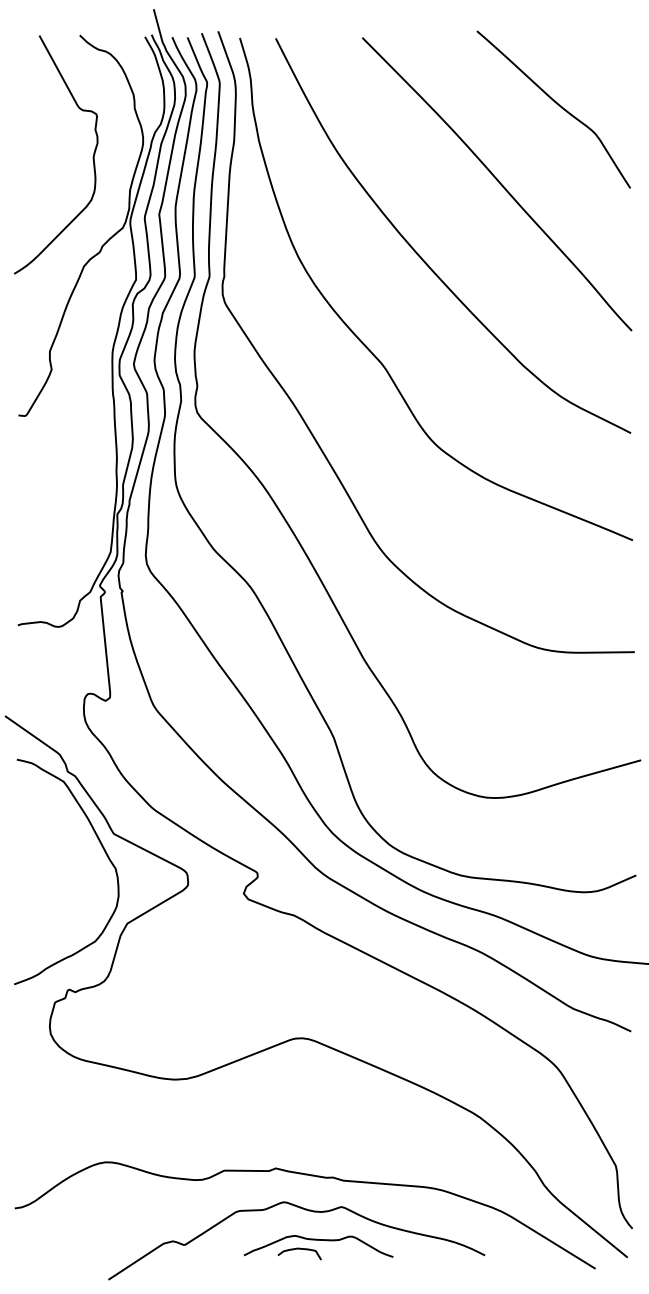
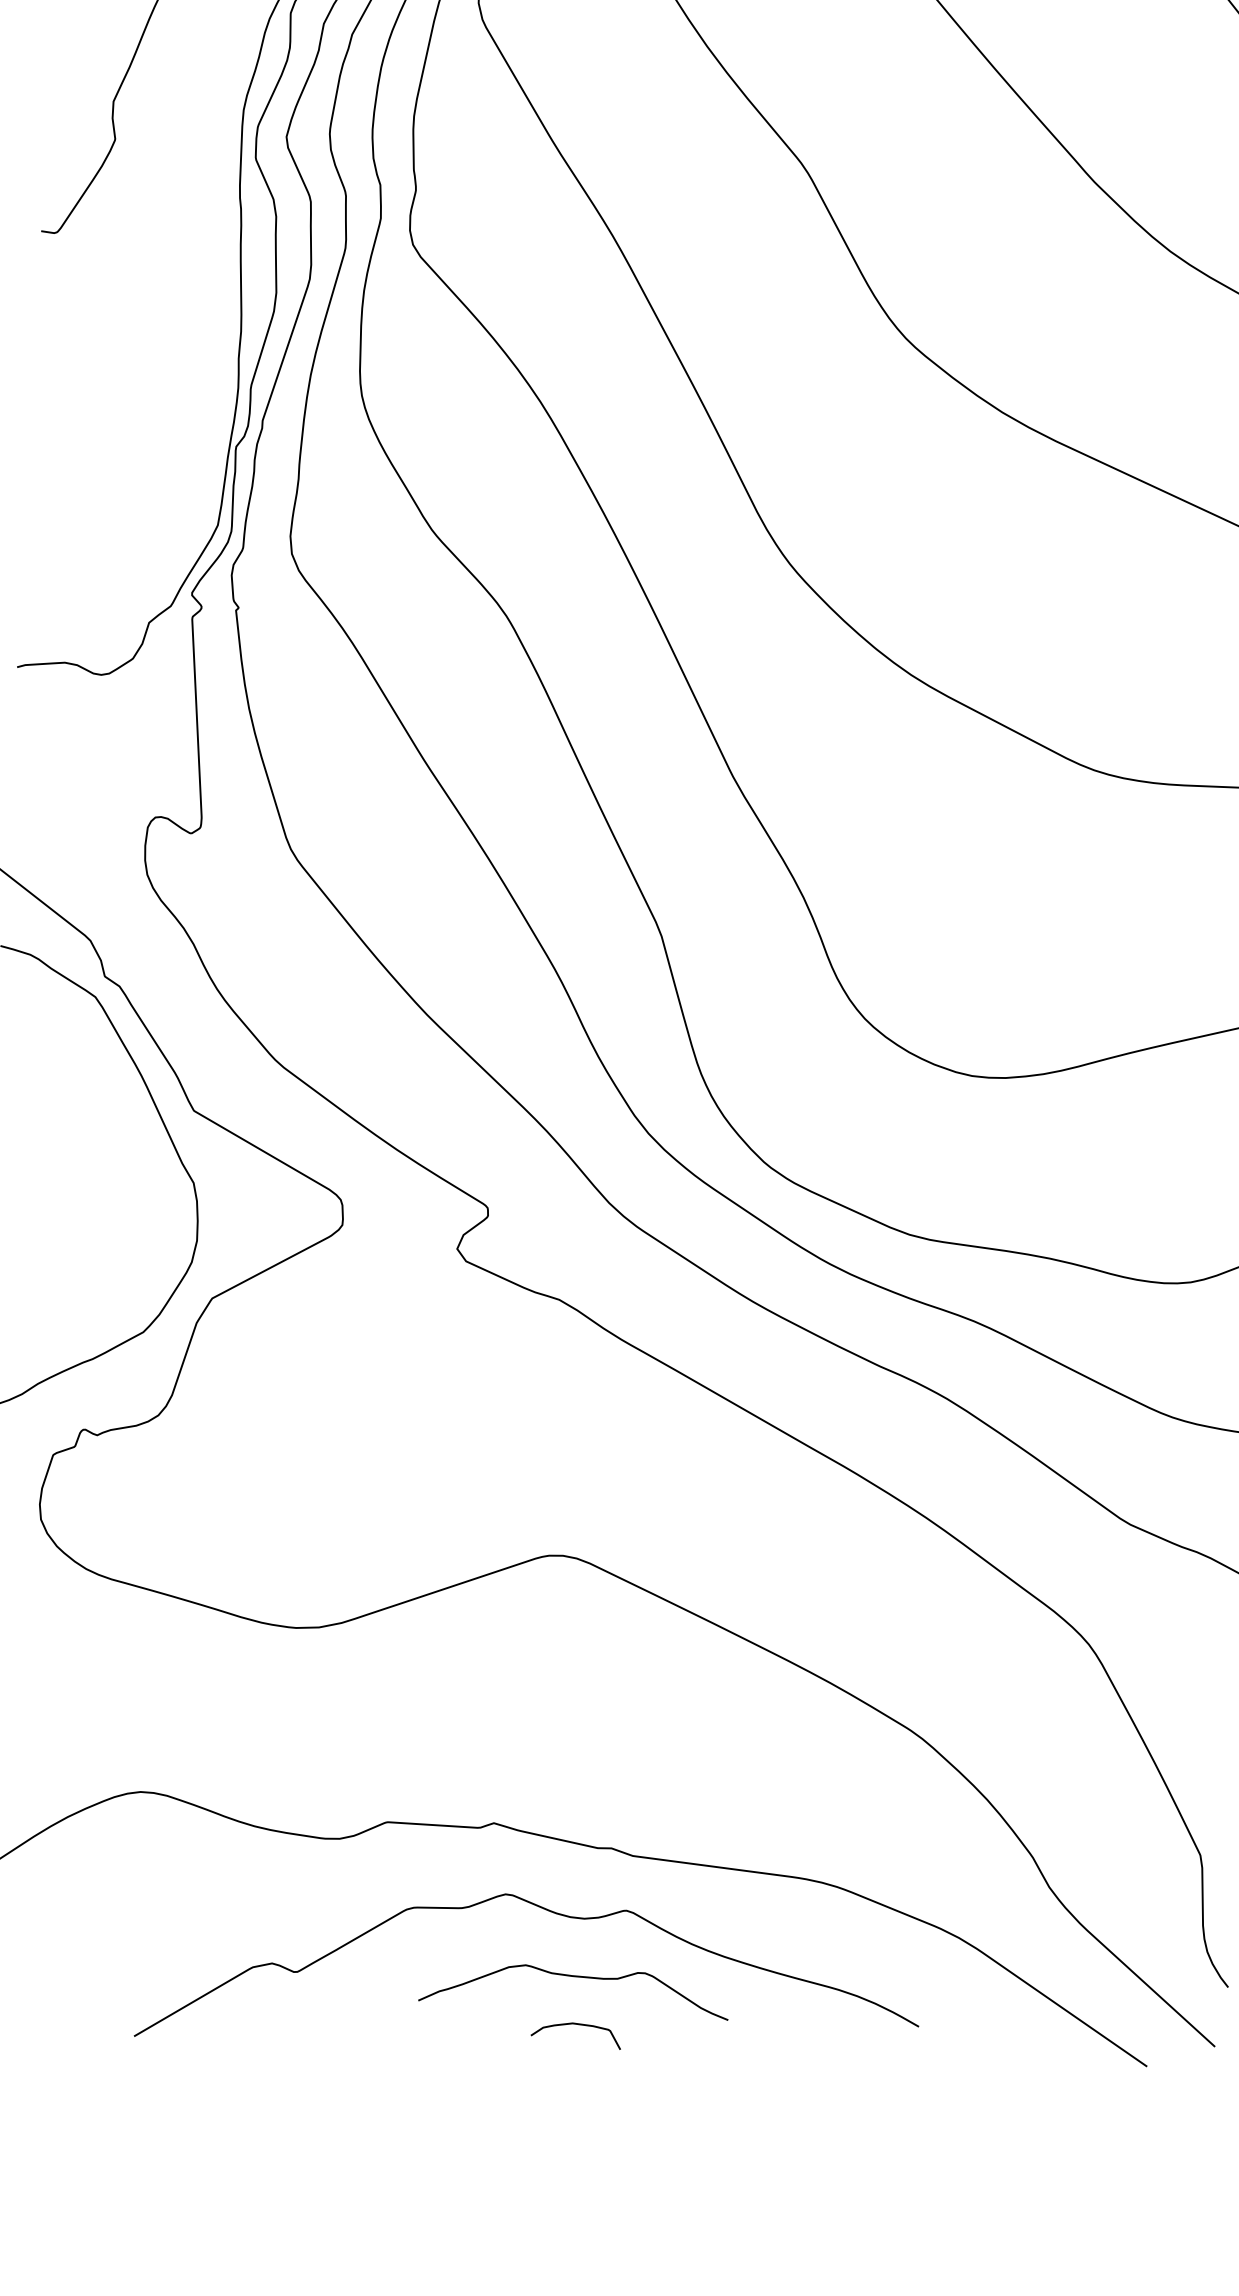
curve: (299, 1249) -> (576, 2025), moved

